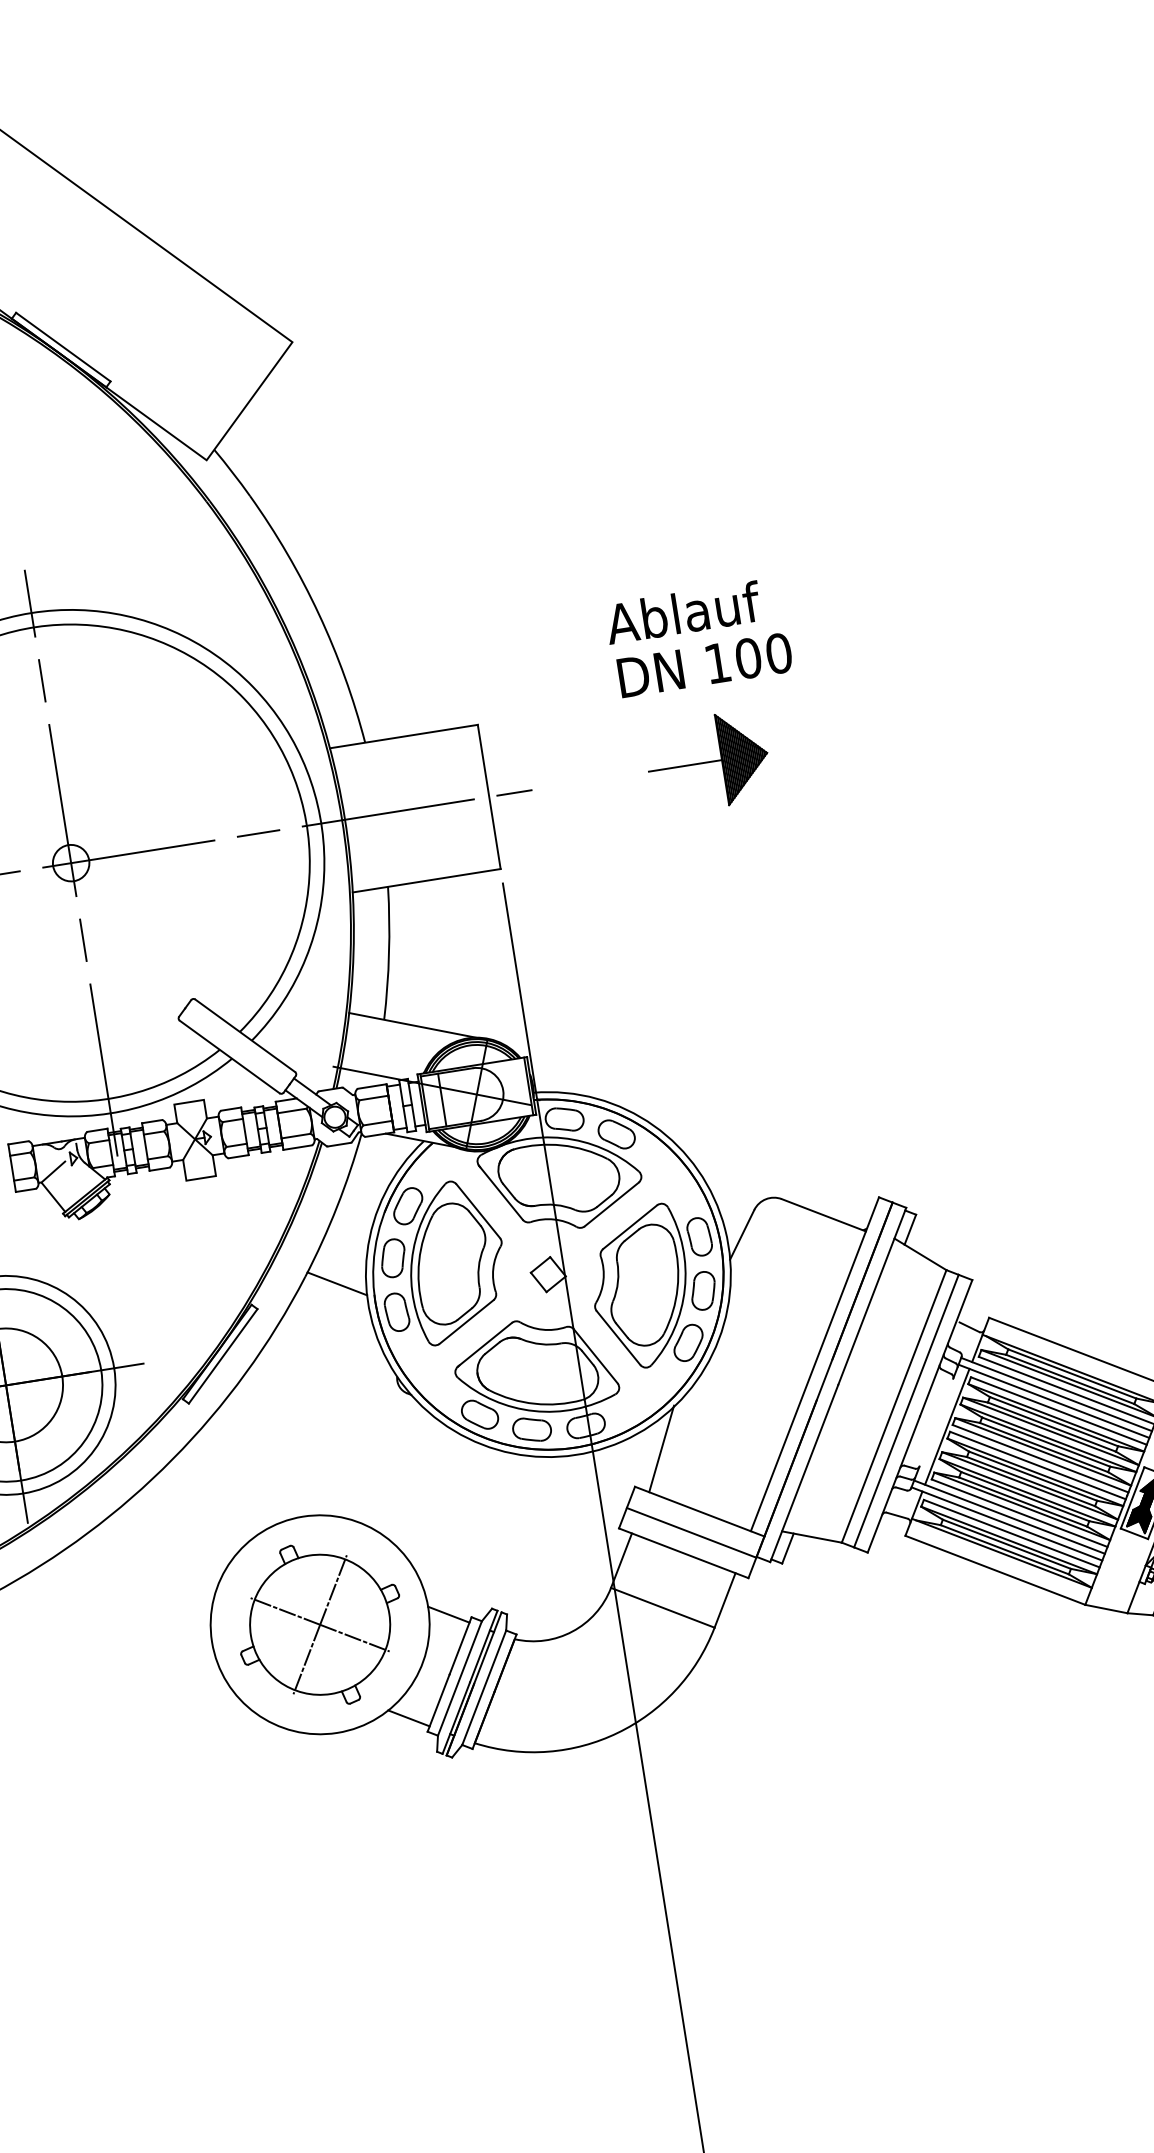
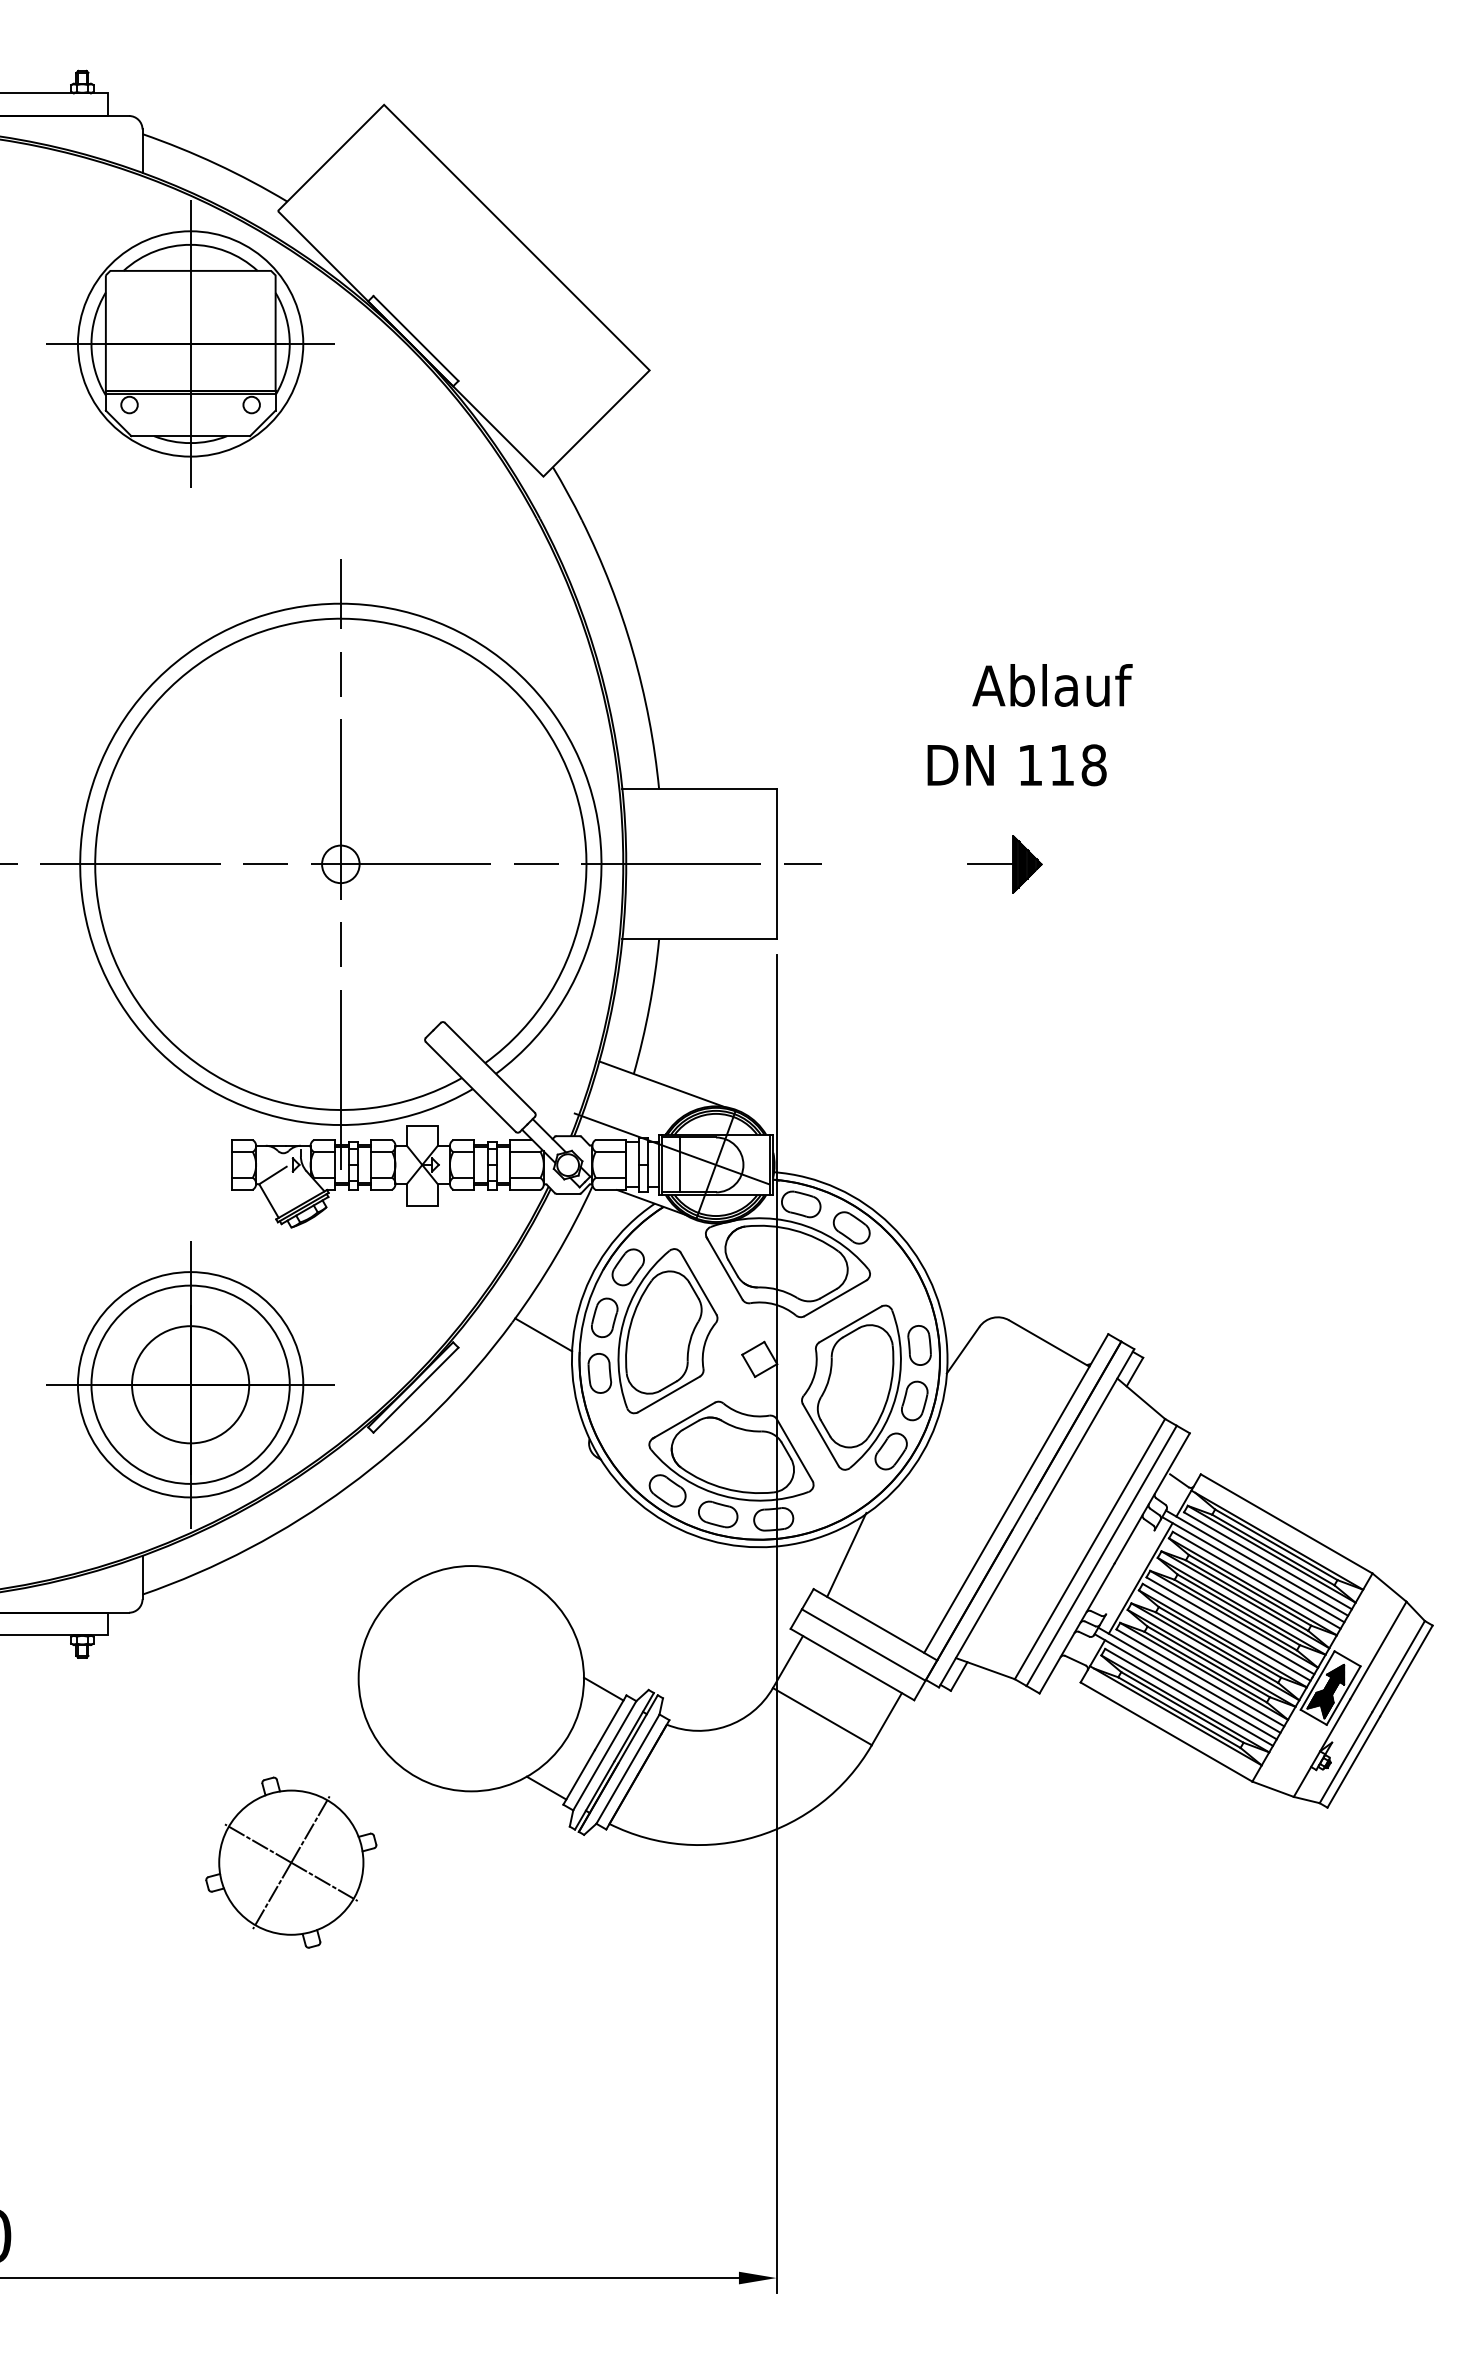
text: (683, 612) -> (1052, 685), moved
text: (763, 656) -> (1077, 765), 100 -> 118
part: (708, 762) -> (1004, 864), size x0.6
part: (320, 1624) -> (291, 1862), moved

